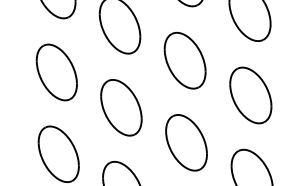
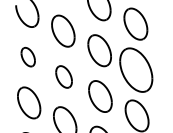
part: (57, 71) -> (28, 56), size x0.6
part: (251, 94) -> (136, 69), size x1.4
part: (120, 106) -> (63, 76), size x0.7

